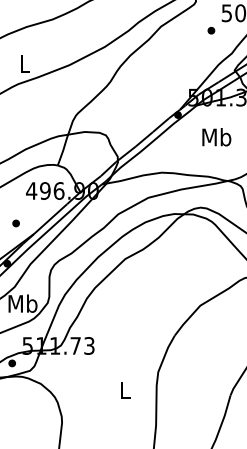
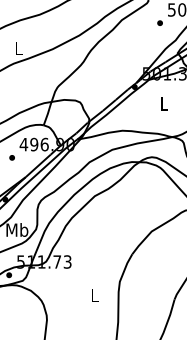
text: (216, 137) -> (163, 104), Mb -> L
part: (15, 223) -> (11, 157), moved

